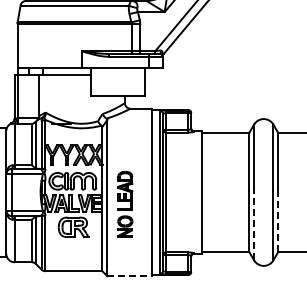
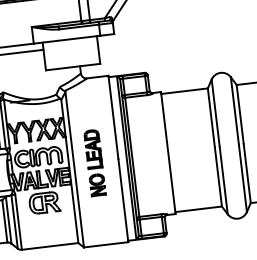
part: (125, 204) -> (95, 162), moved
line: (278, 222) -> (247, 173), dashed -> solid
line: (254, 226) -> (224, 180), dashed -> solid
line: (130, 276) -> (106, 244), dashed -> solid

